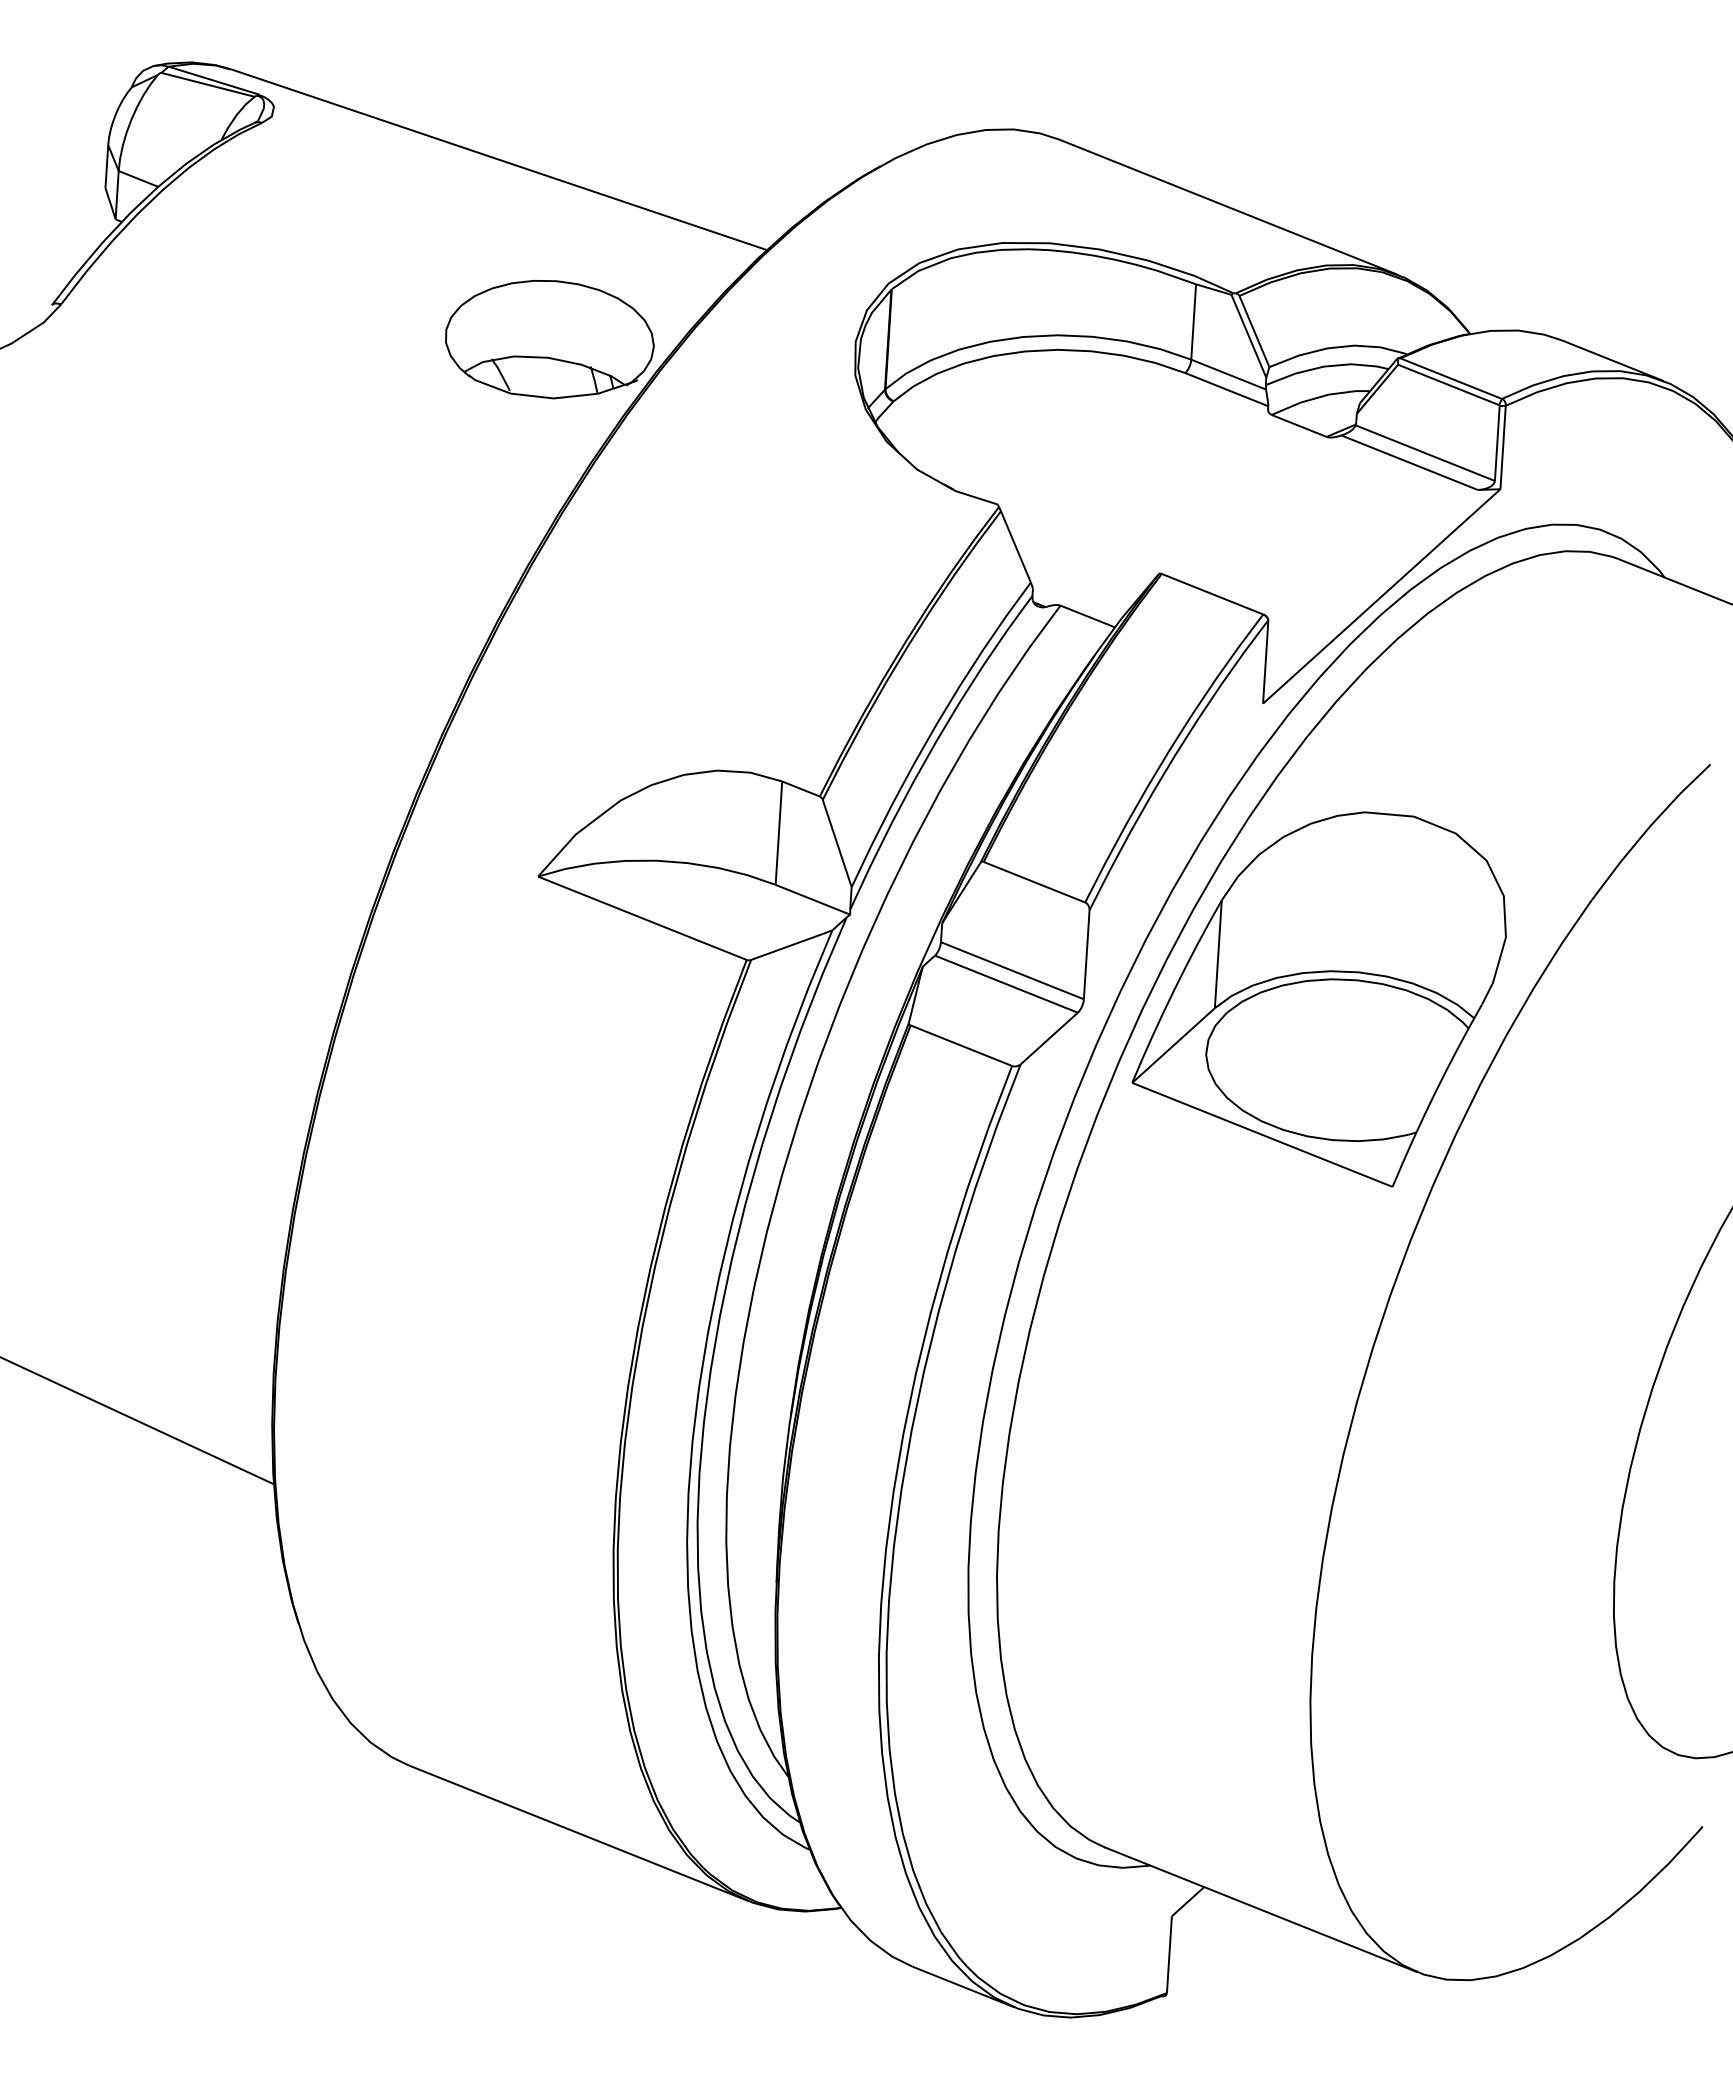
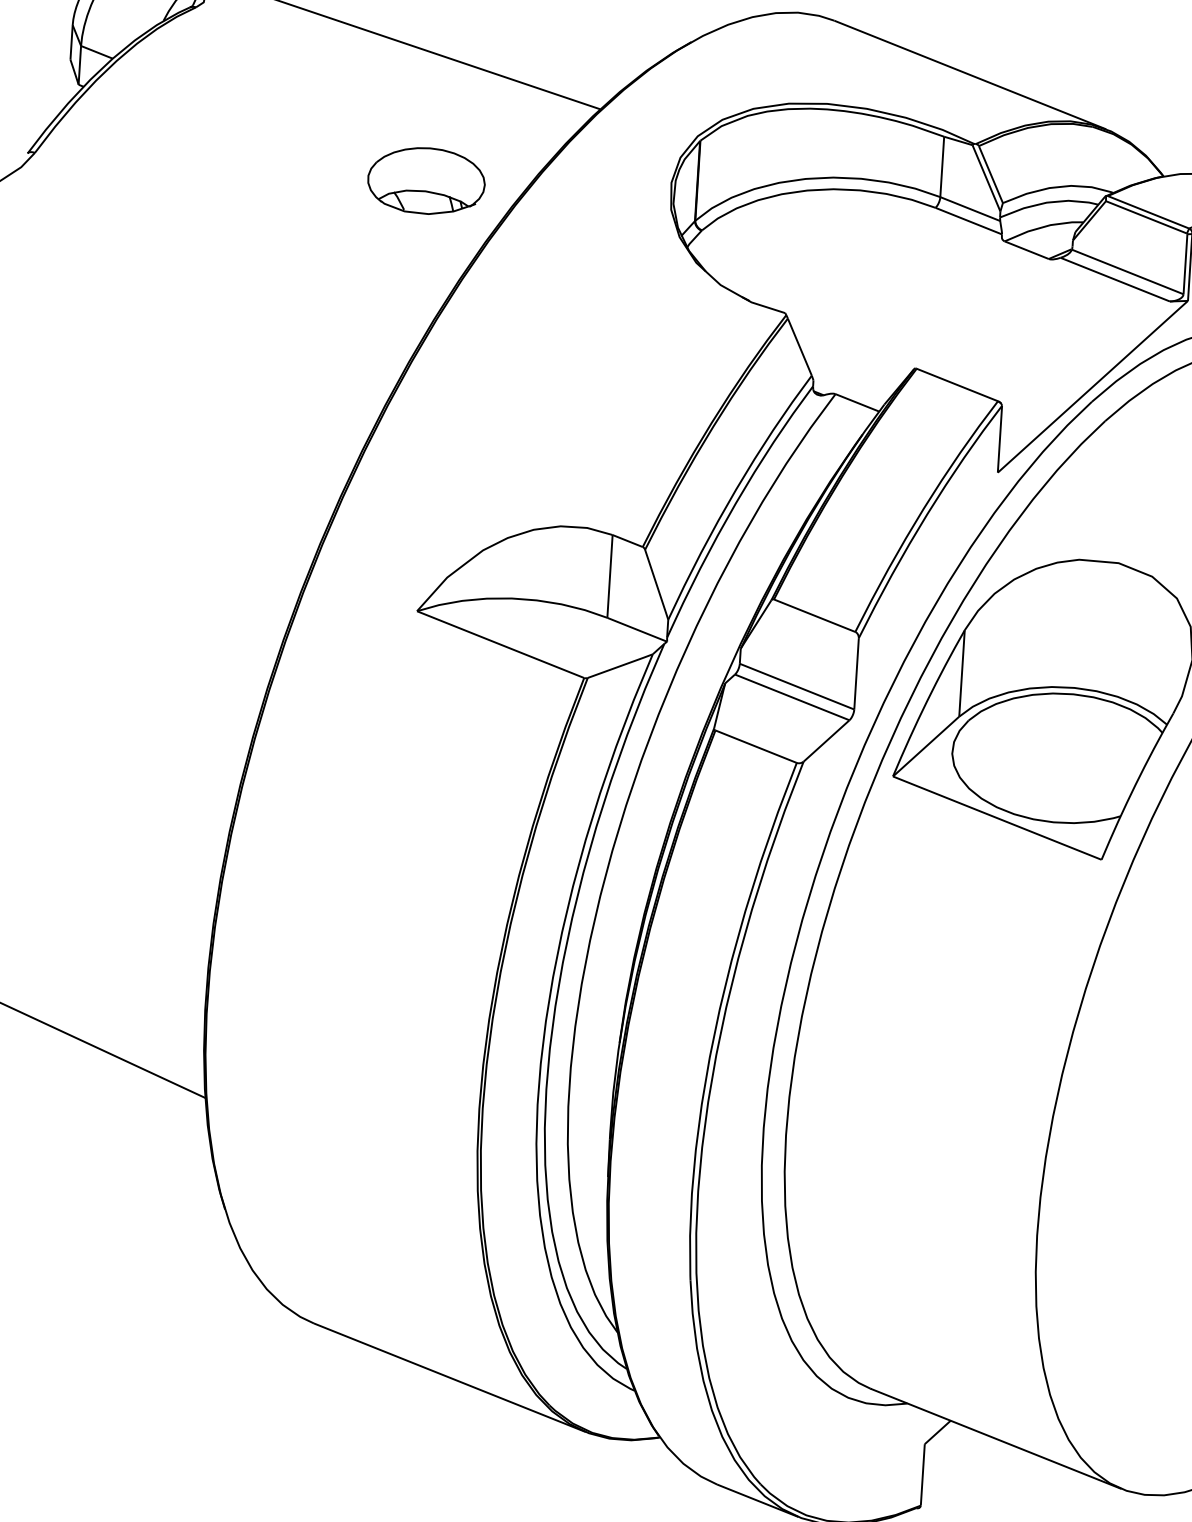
part: (549, 339) -> (426, 180), size x0.7

